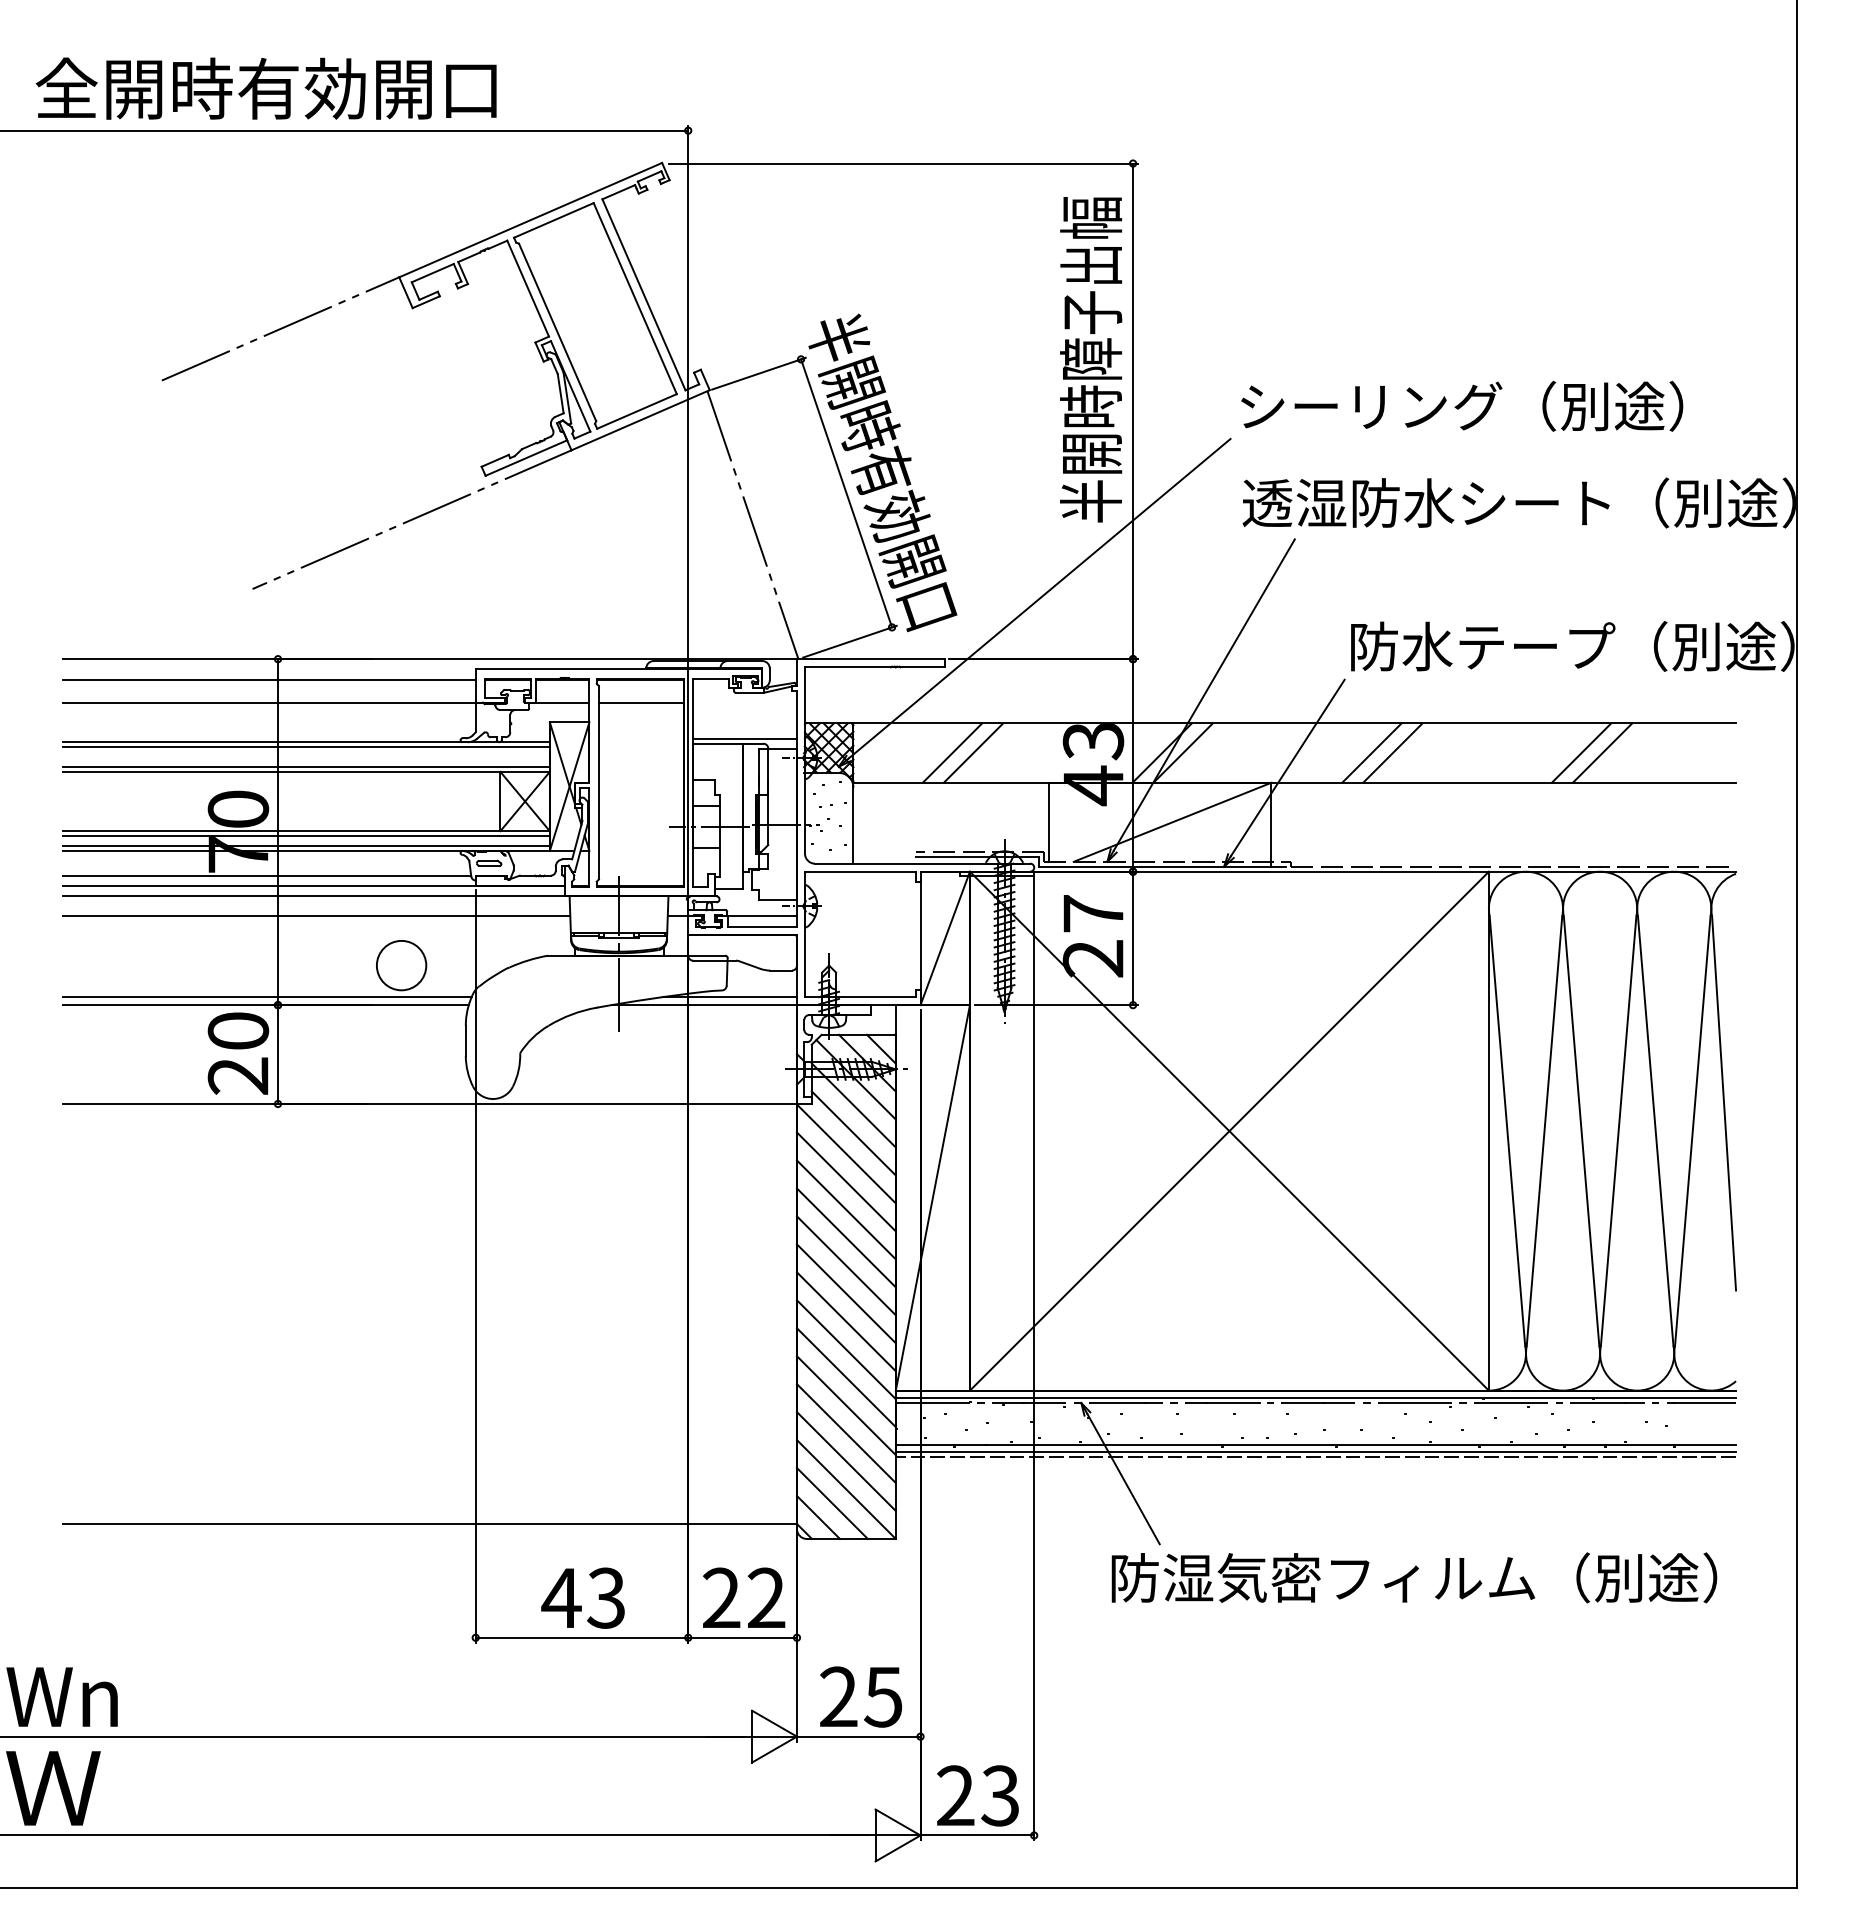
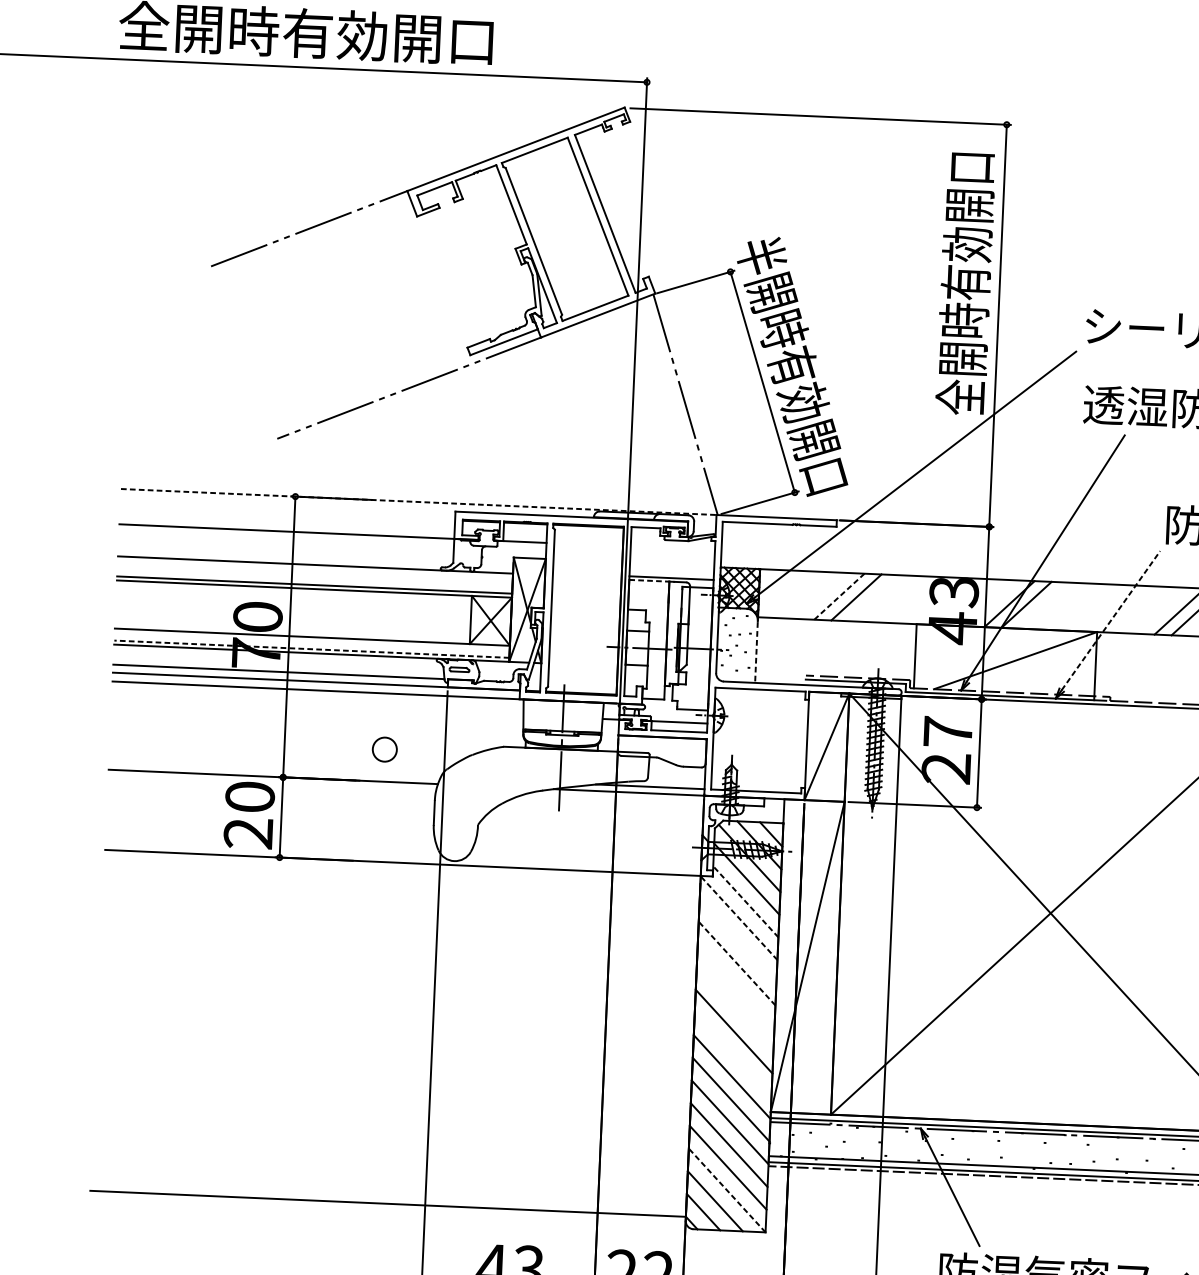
text: (1091, 359) -> (966, 282), 半開時障子出幅 -> 全開時有効開口
line: (430, 659) -> (419, 502), solid -> dashed
line: (269, 679) -> (287, 512), removed
line: (640, 702) -> (588, 544), removed
line: (717, 743) -> (649, 580), solid -> dashed
line: (306, 747) -> (315, 569), removed
line: (952, 753) -> (839, 597), solid -> dashed
line: (1287, 767) -> (1110, 620), solid -> dashed
line: (853, 824) -> (756, 651), solid -> dashed
line: (306, 836) -> (312, 641), removed
line: (305, 846) -> (311, 649), solid -> dashed
line: (316, 916) -> (317, 706), removed
circle: (401, 965) -> (384, 749), size x0.6
line: (267, 997) -> (274, 770), removed
line: (853, 1133) -> (745, 901), solid -> dashed
line: (846, 1153) -> (739, 917), solid -> dashed
line: (845, 1181) -> (737, 940), removed
line: (846, 1209) -> (737, 963), solid -> dashed
line: (845, 1237) -> (735, 985), removed
line: (845, 1265) -> (734, 1008), removed
line: (845, 1321) -> (732, 1054), removed
line: (846, 1489) -> (727, 1190), solid -> dashed

